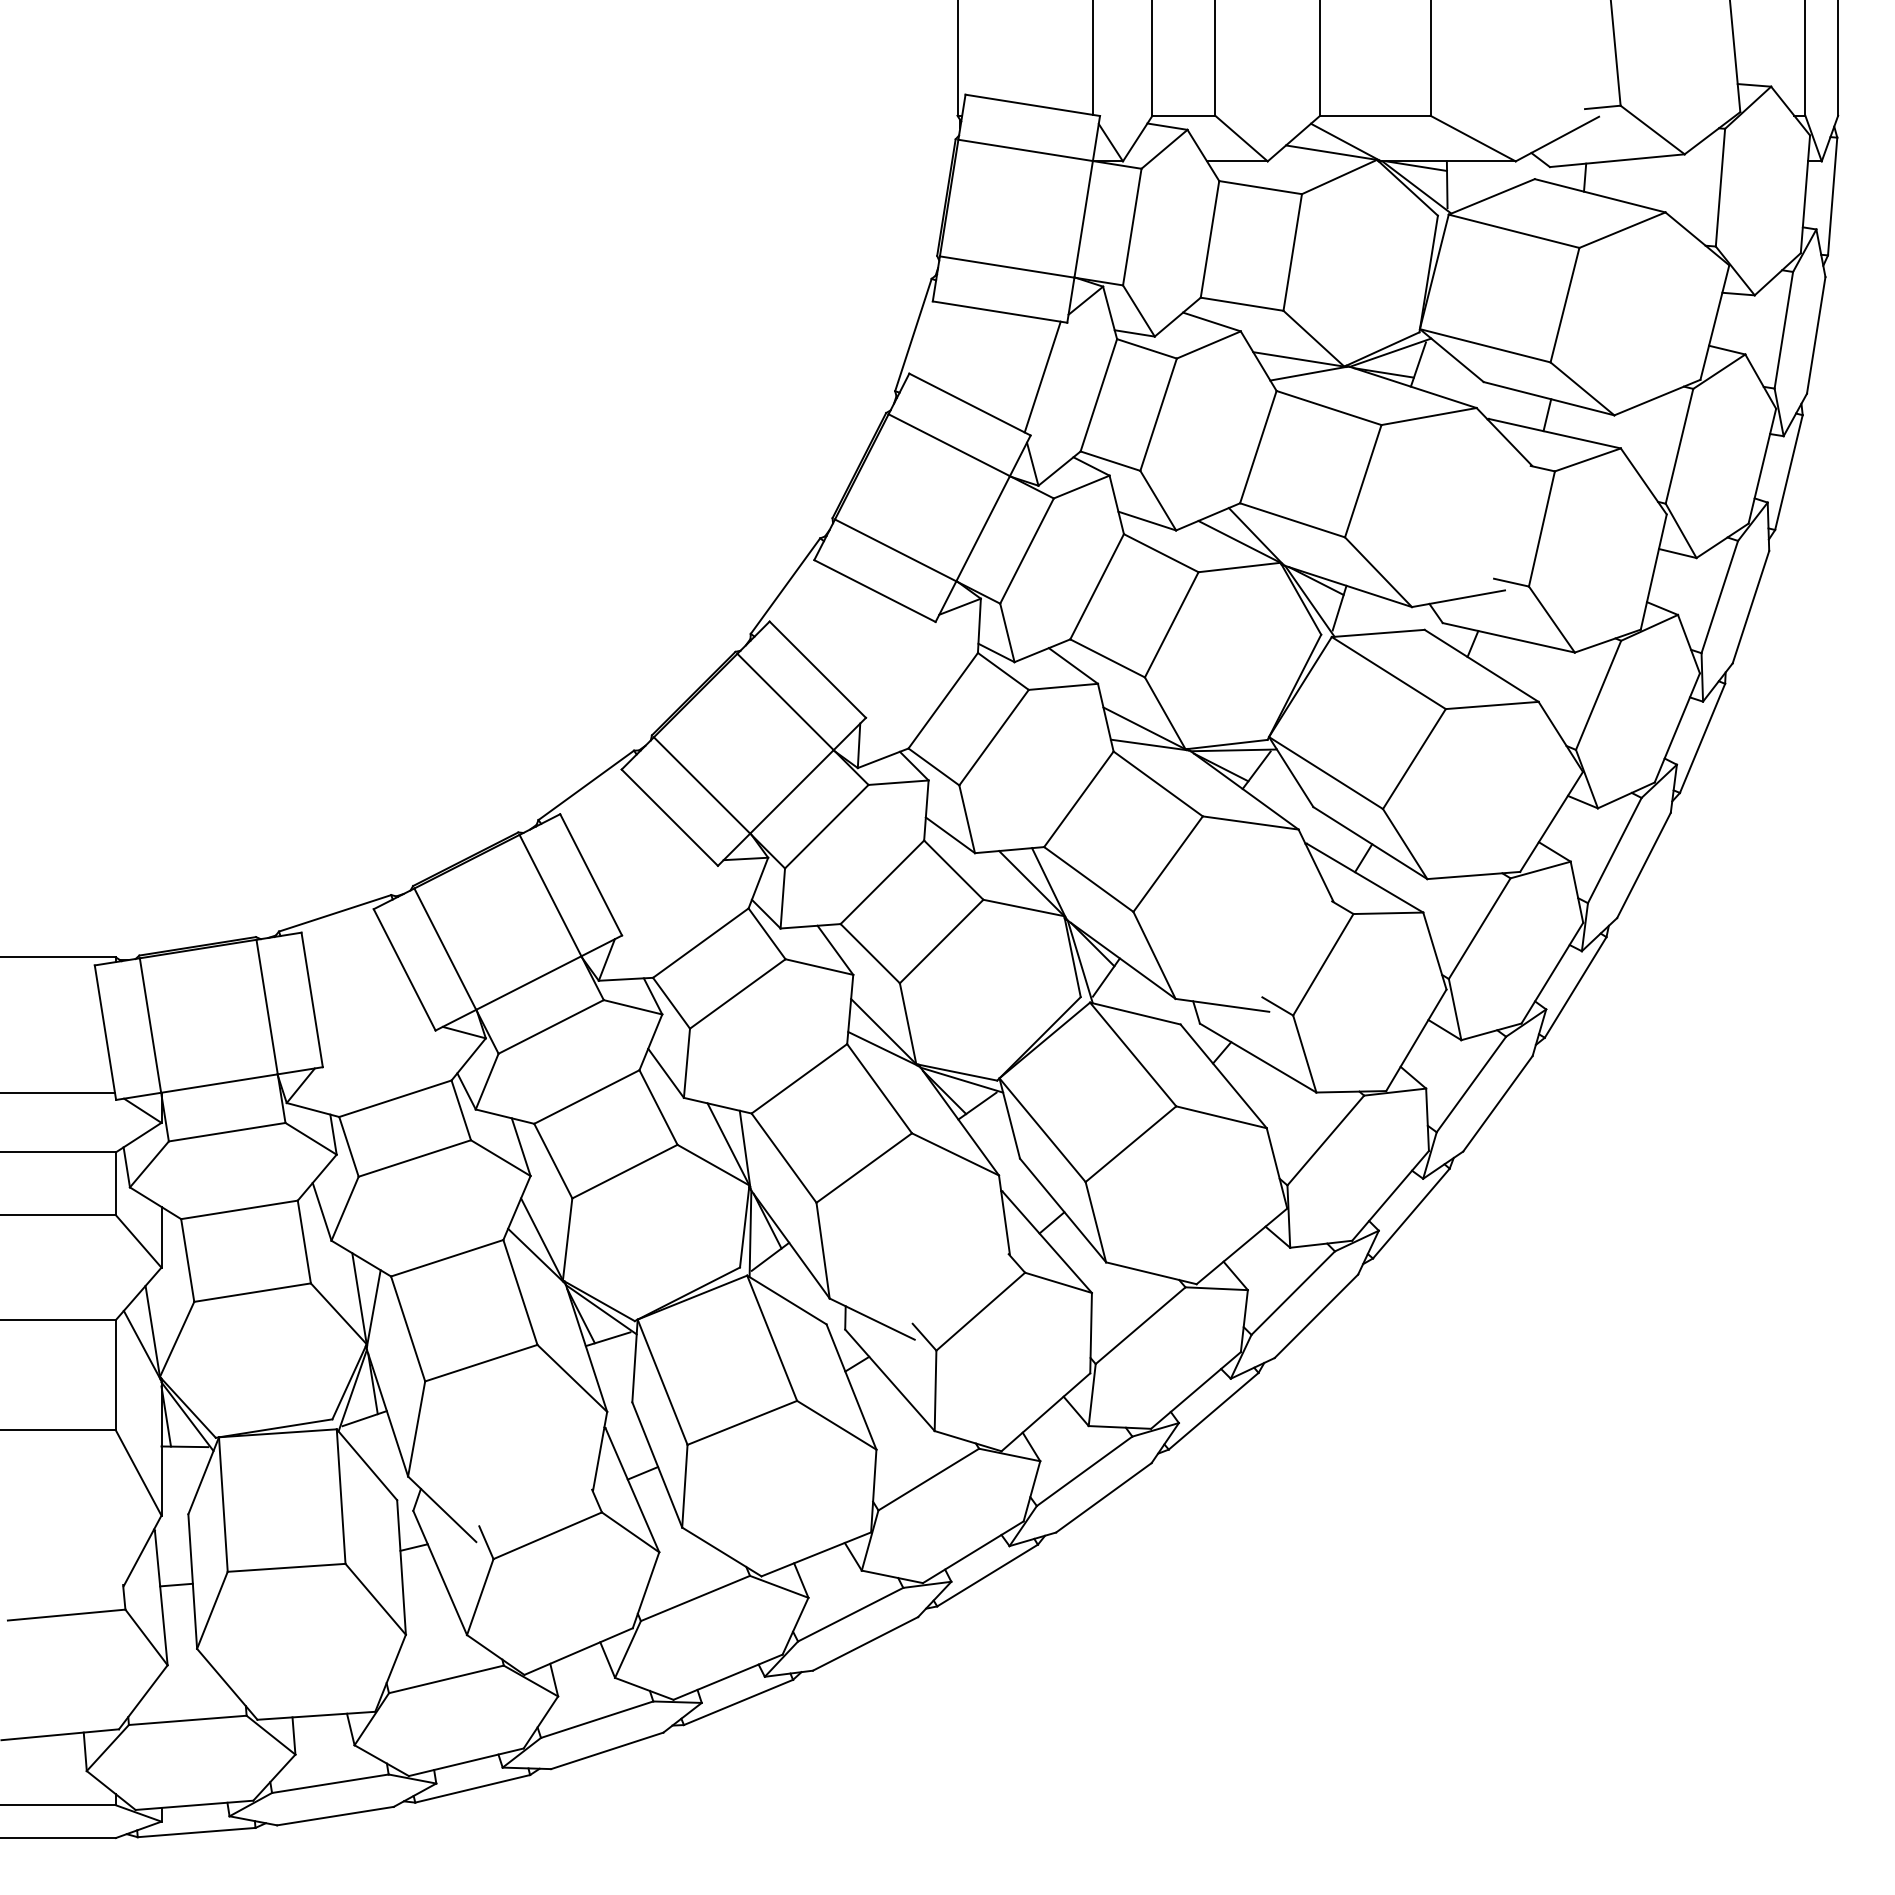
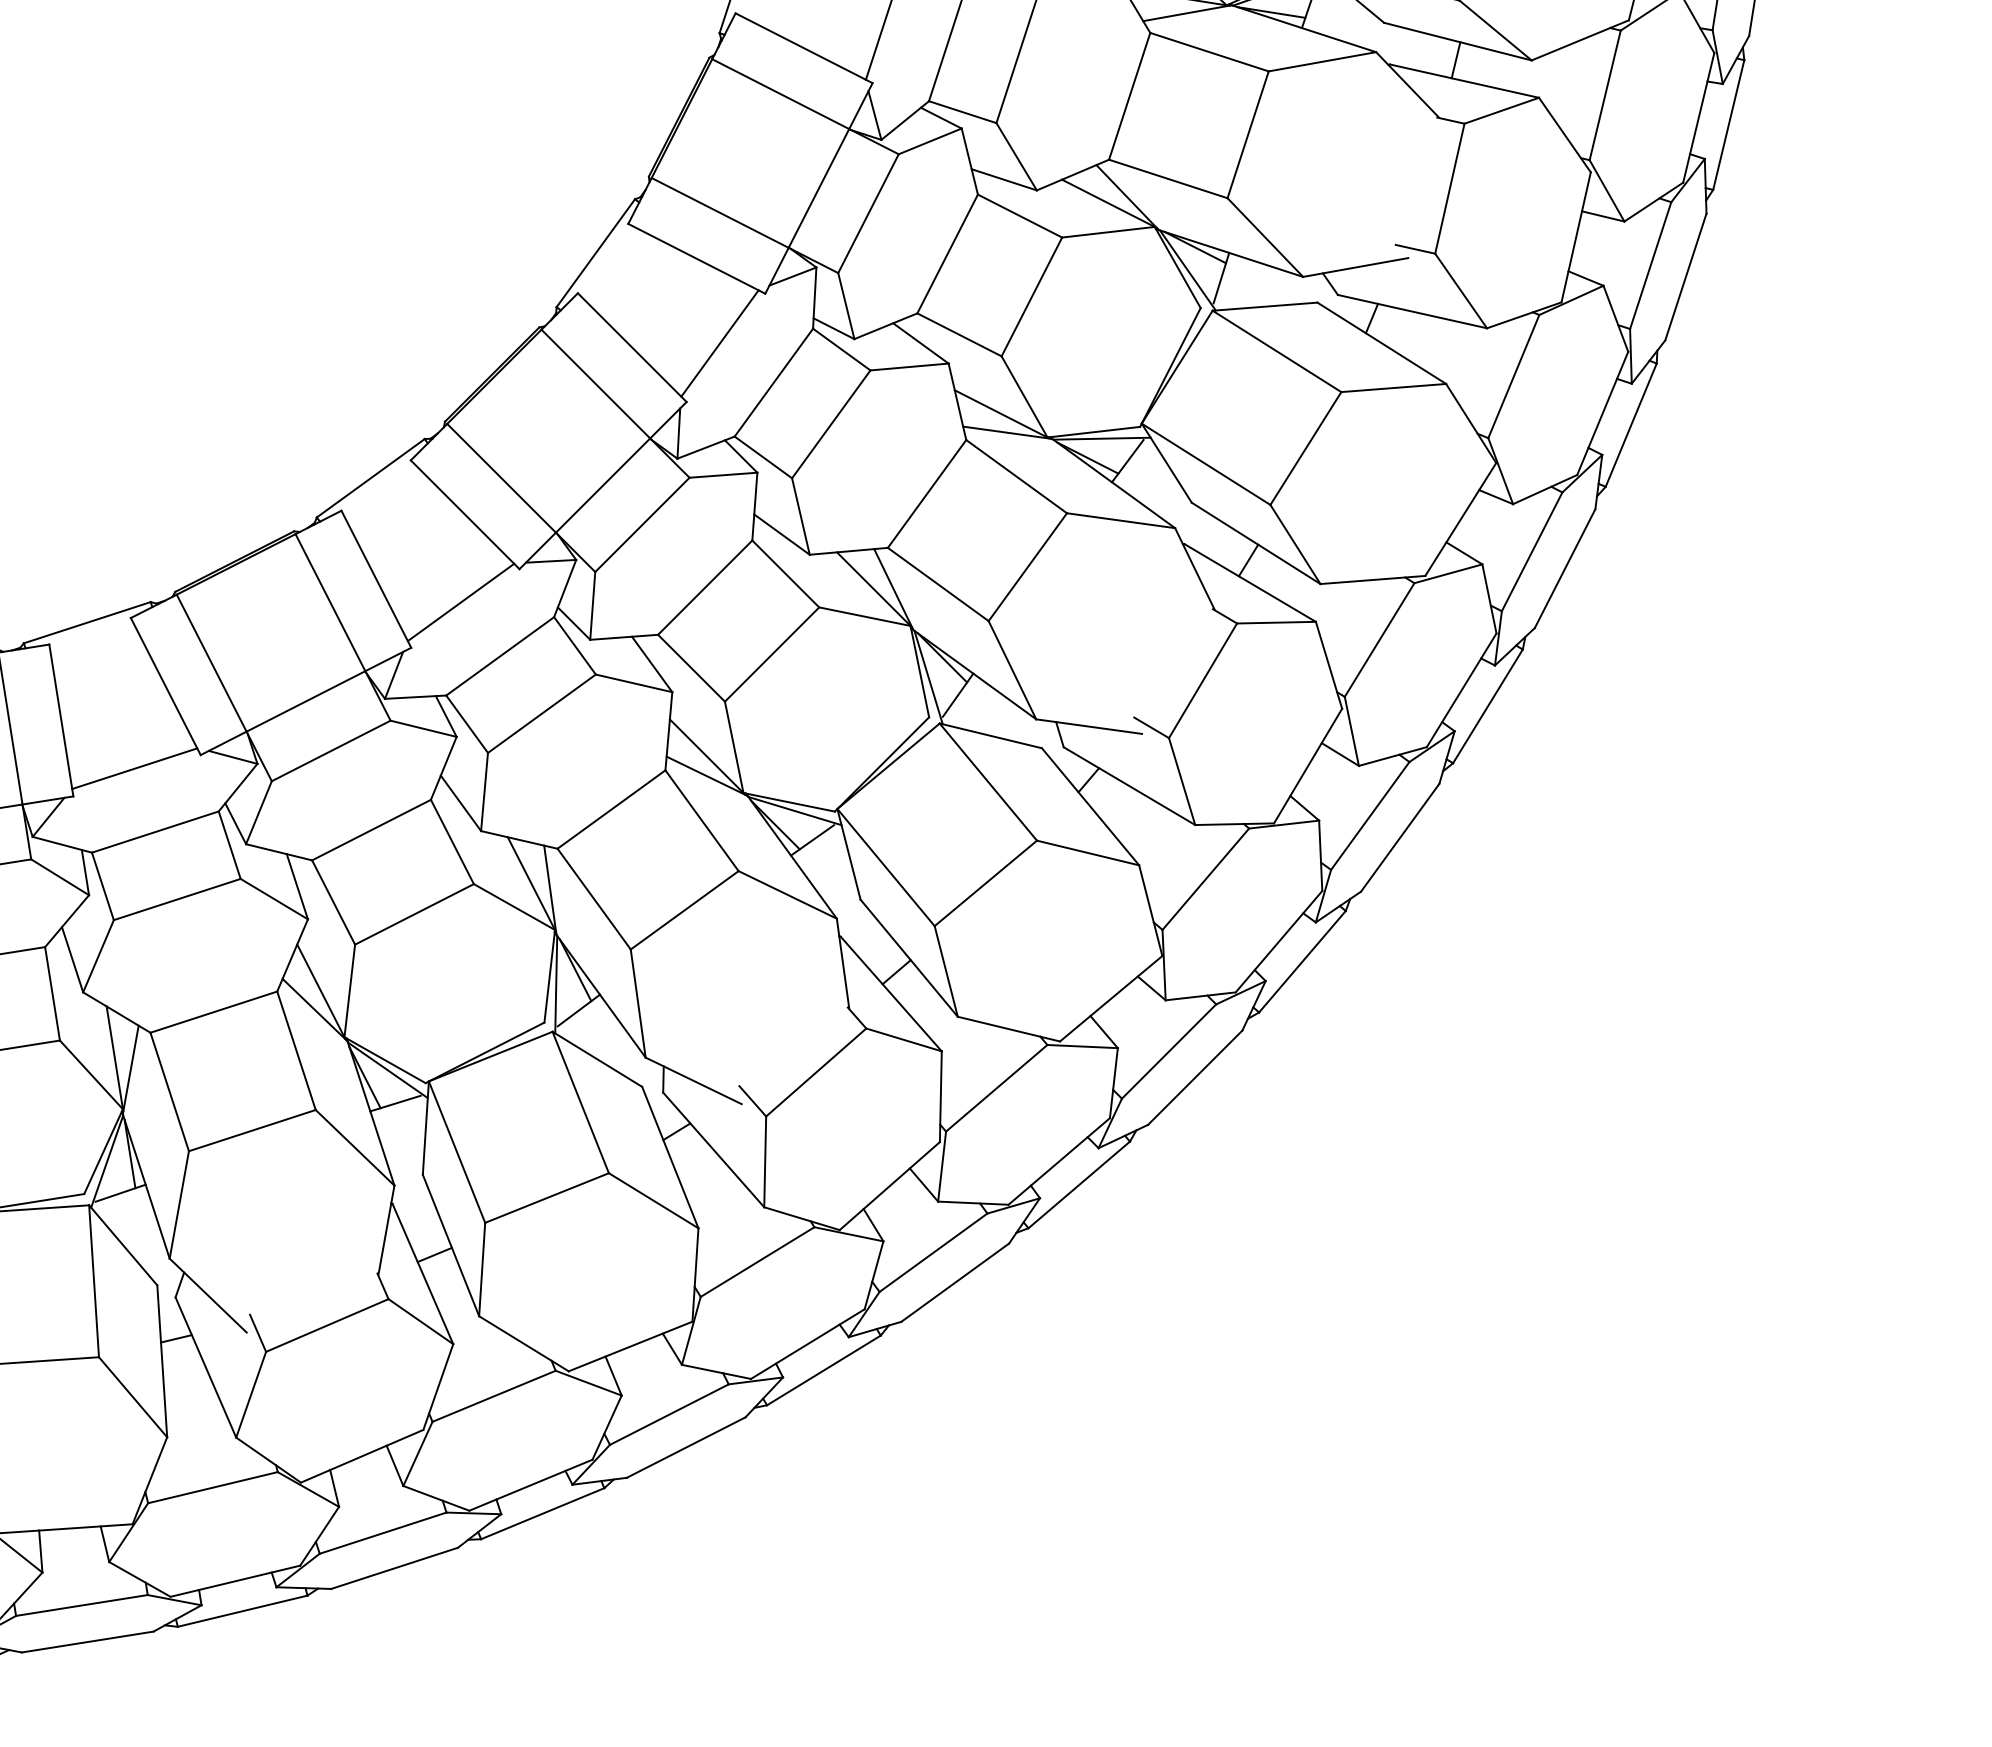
line: (895, 665) -> (719, 342), added
line: (666, 895) -> (461, 602), added
line: (376, 1042) -> (133, 768), added

